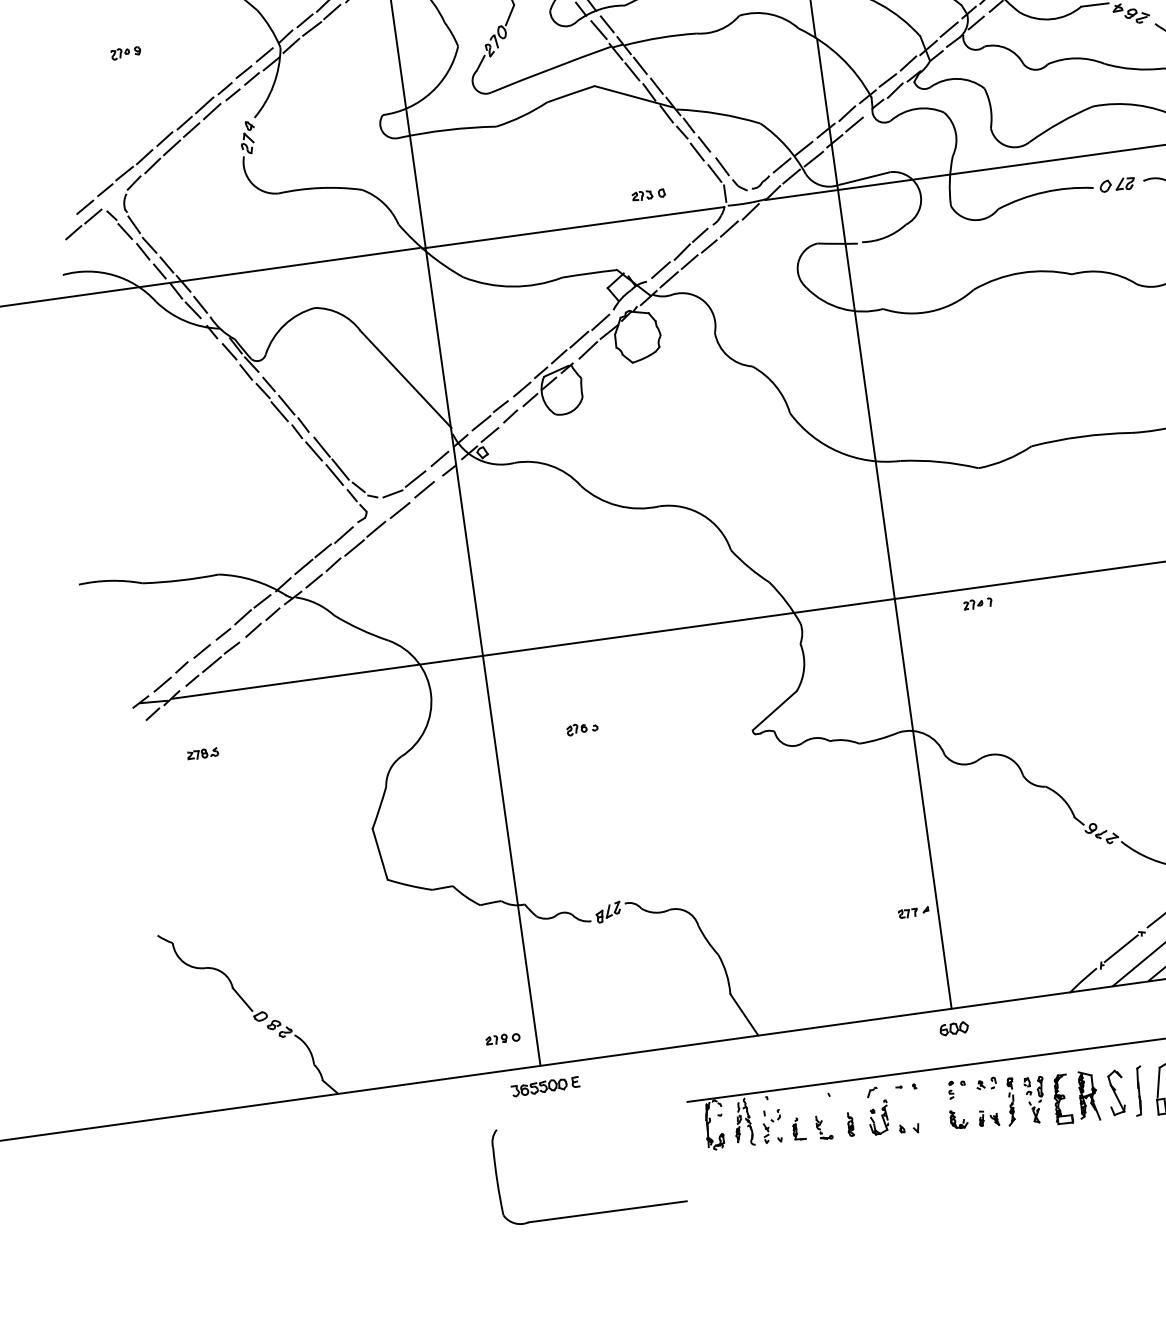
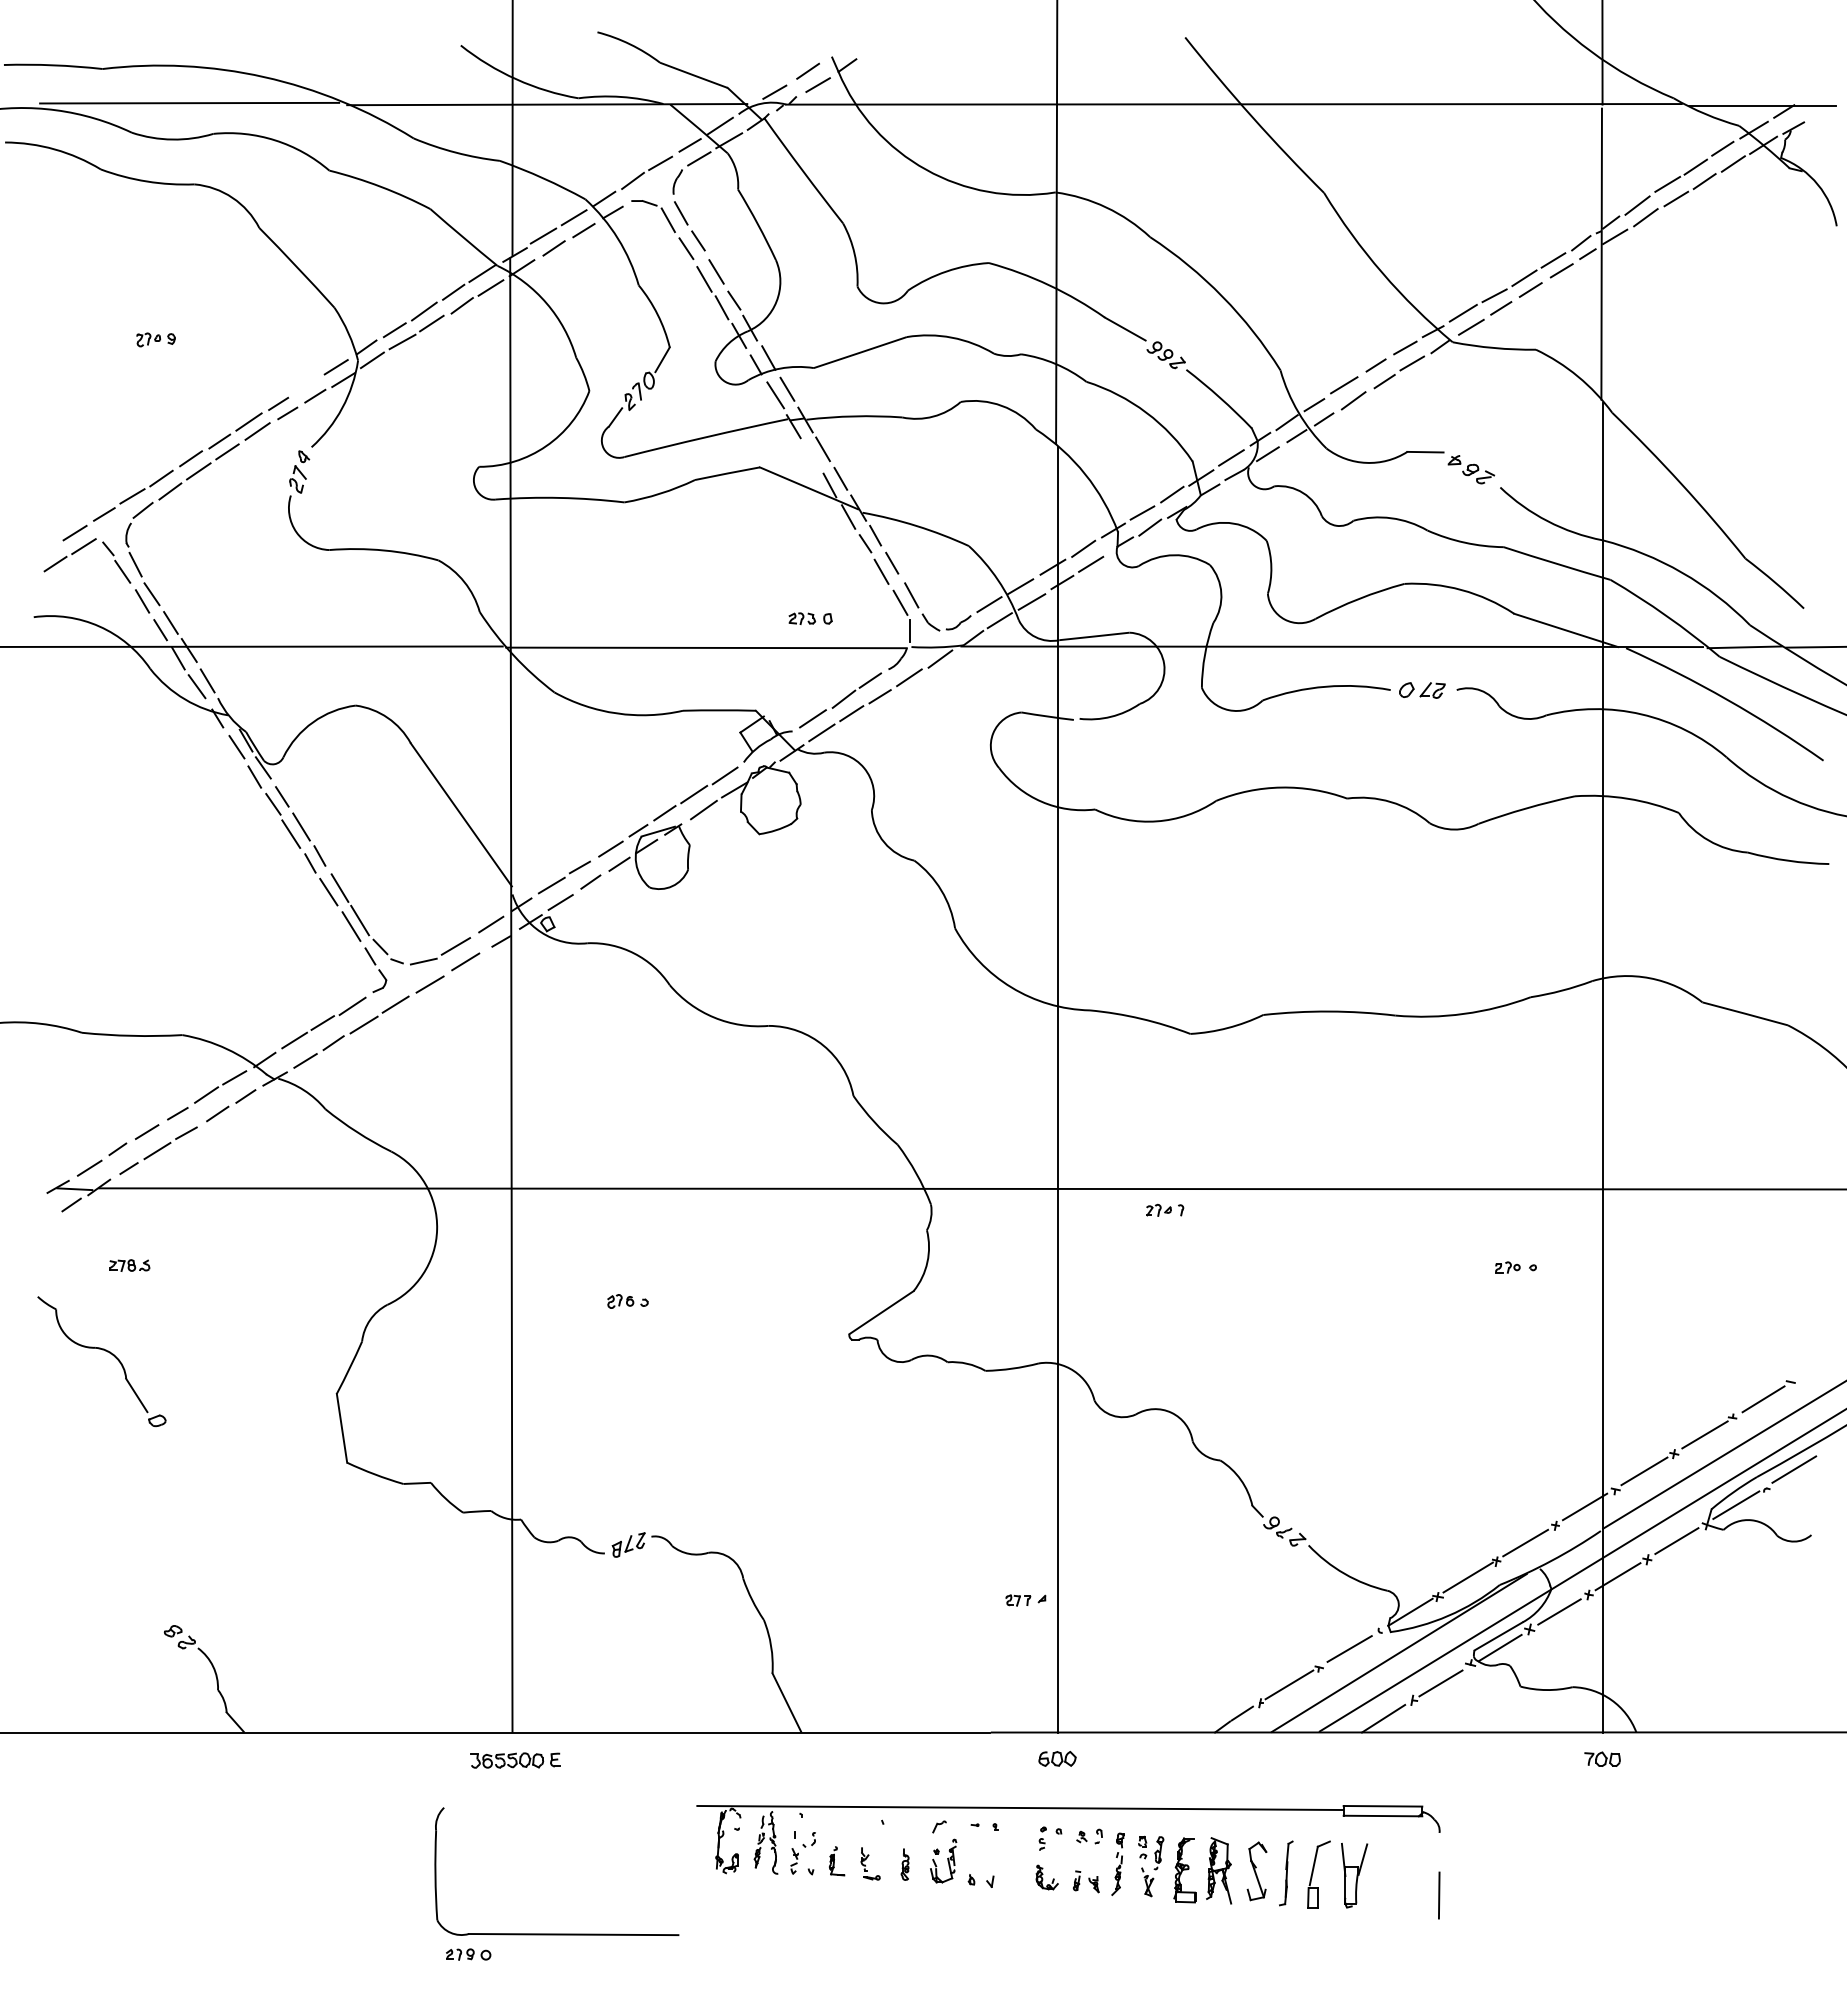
line: (243, 71) -> (305, 385), removed
line: (632, 71) -> (811, 455), removed
part: (214, 969) -> (105, 1351), moved
part: (502, 1038) -> (468, 1954), moved

